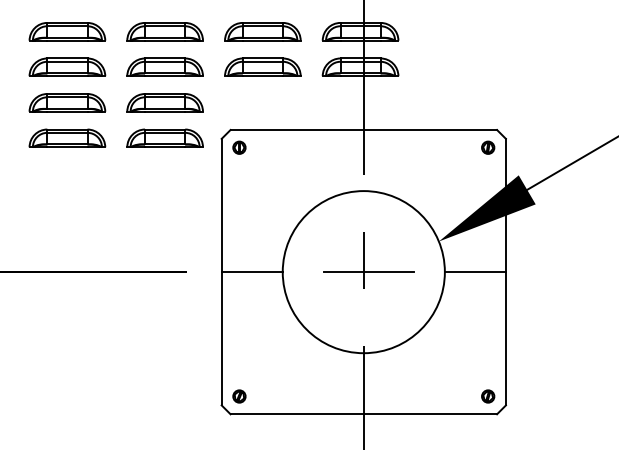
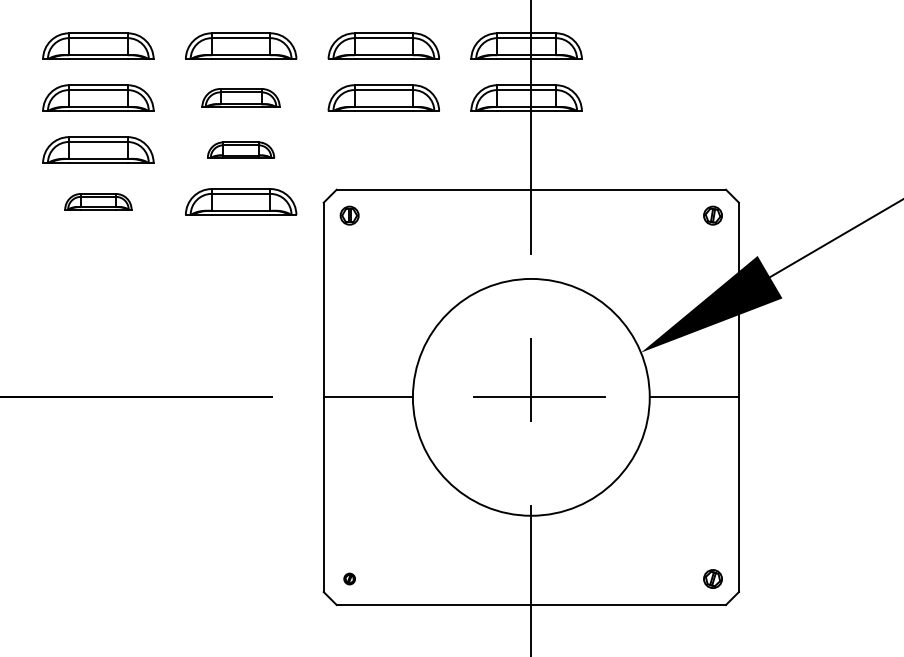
part: (164, 66) -> (240, 96), size x0.7
part: (164, 102) -> (240, 149), size x0.6
part: (67, 137) -> (98, 200), size x0.6
part: (239, 396) -> (349, 579), size x0.6

